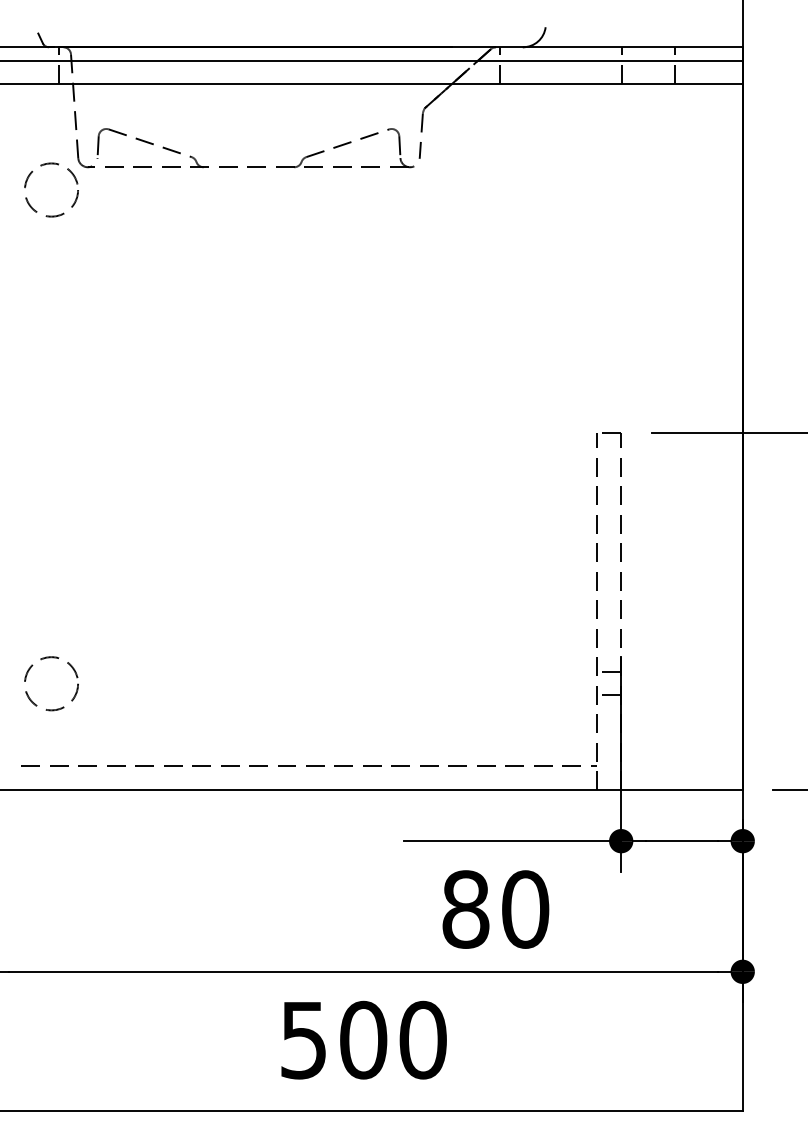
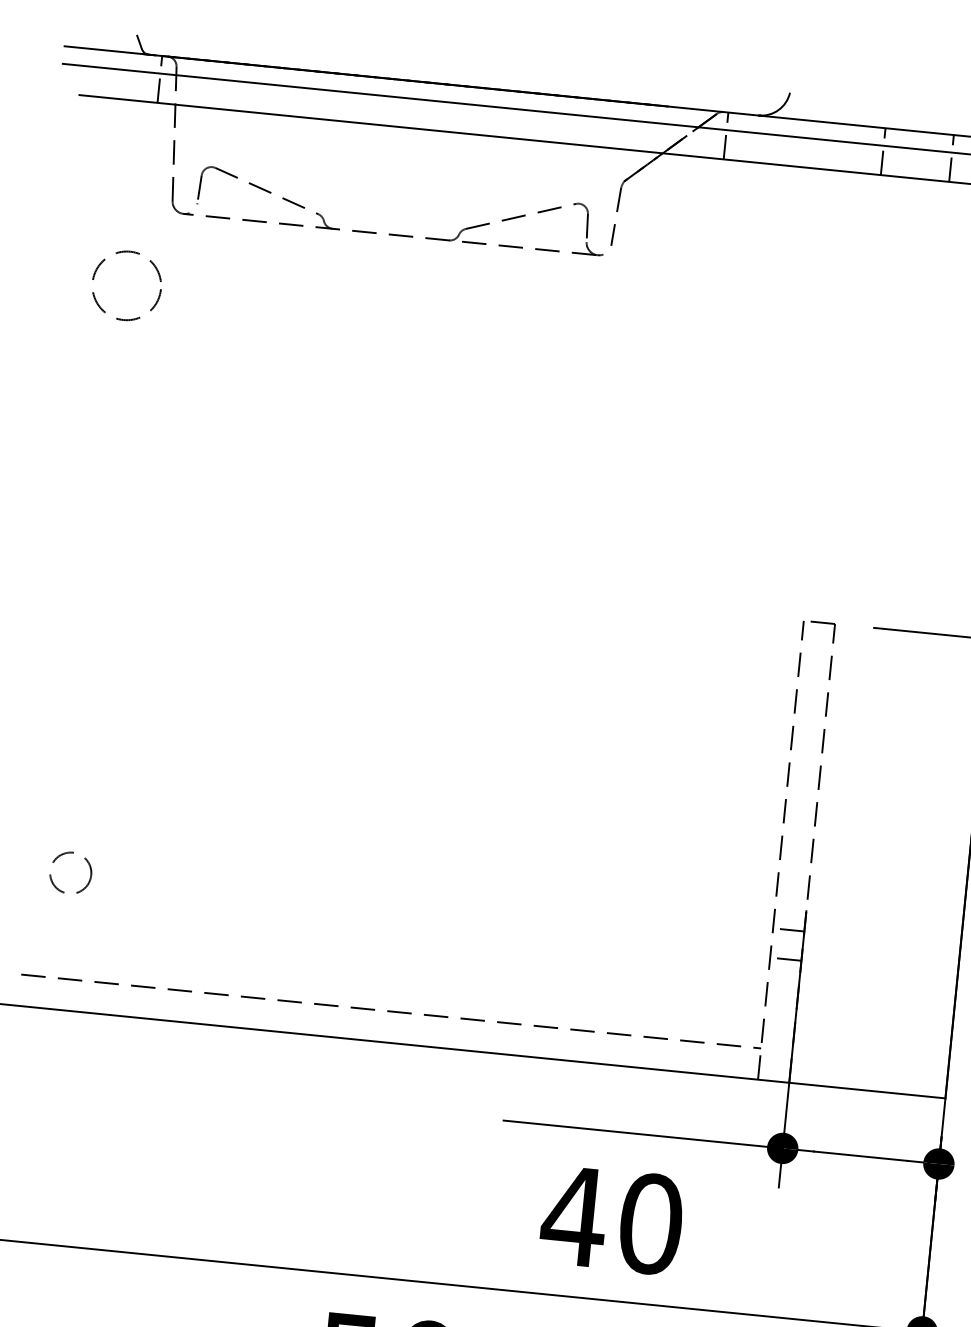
circle: (51, 189) -> (126, 285), moved
circle: (51, 683) -> (70, 872), size x0.6
text: (465, 909) -> (573, 1216), 80 -> 40

